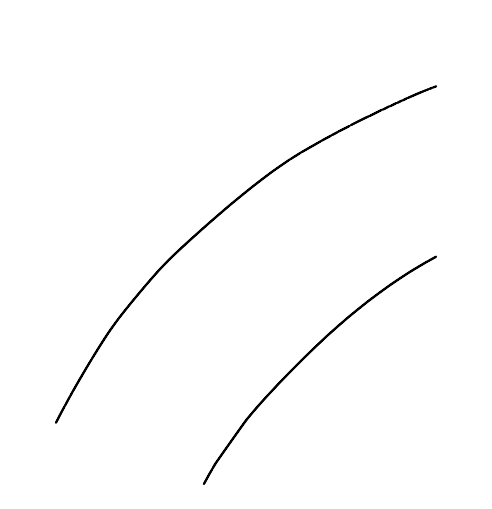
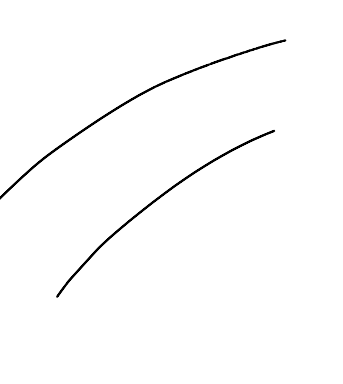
part: (307, 356) -> (156, 200), moved

